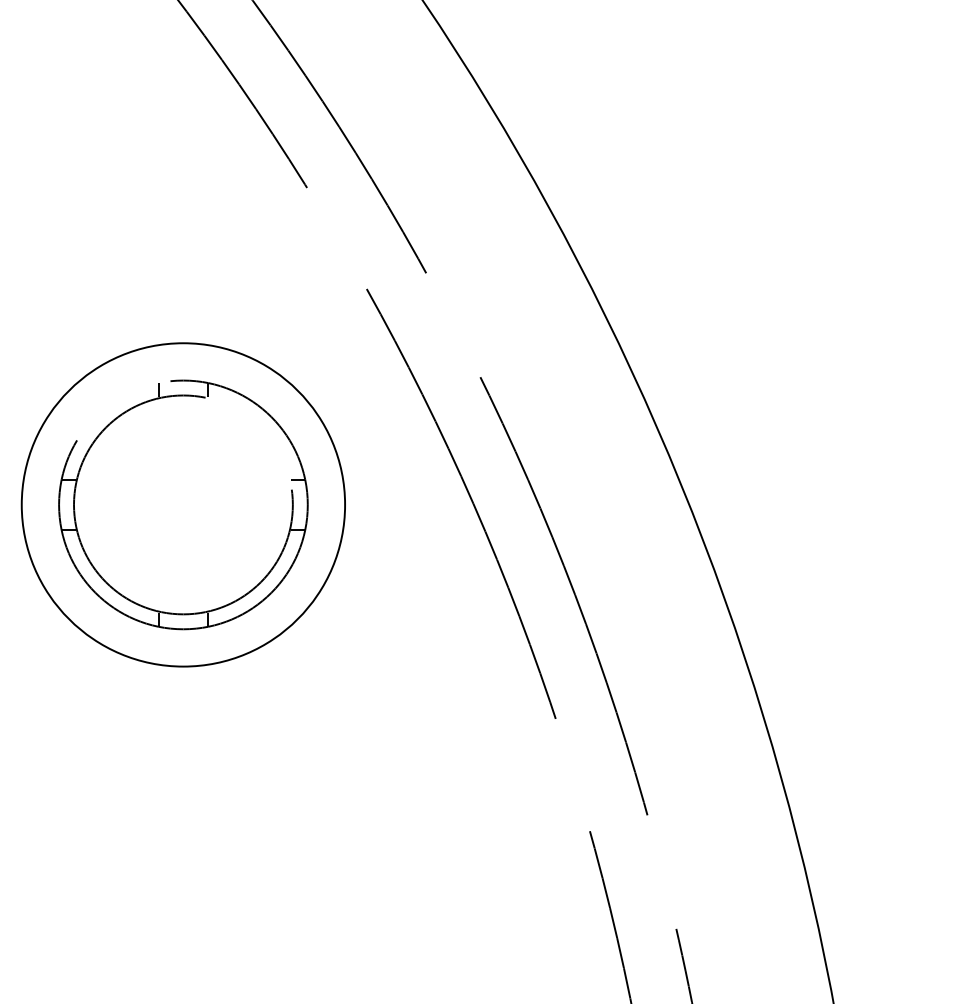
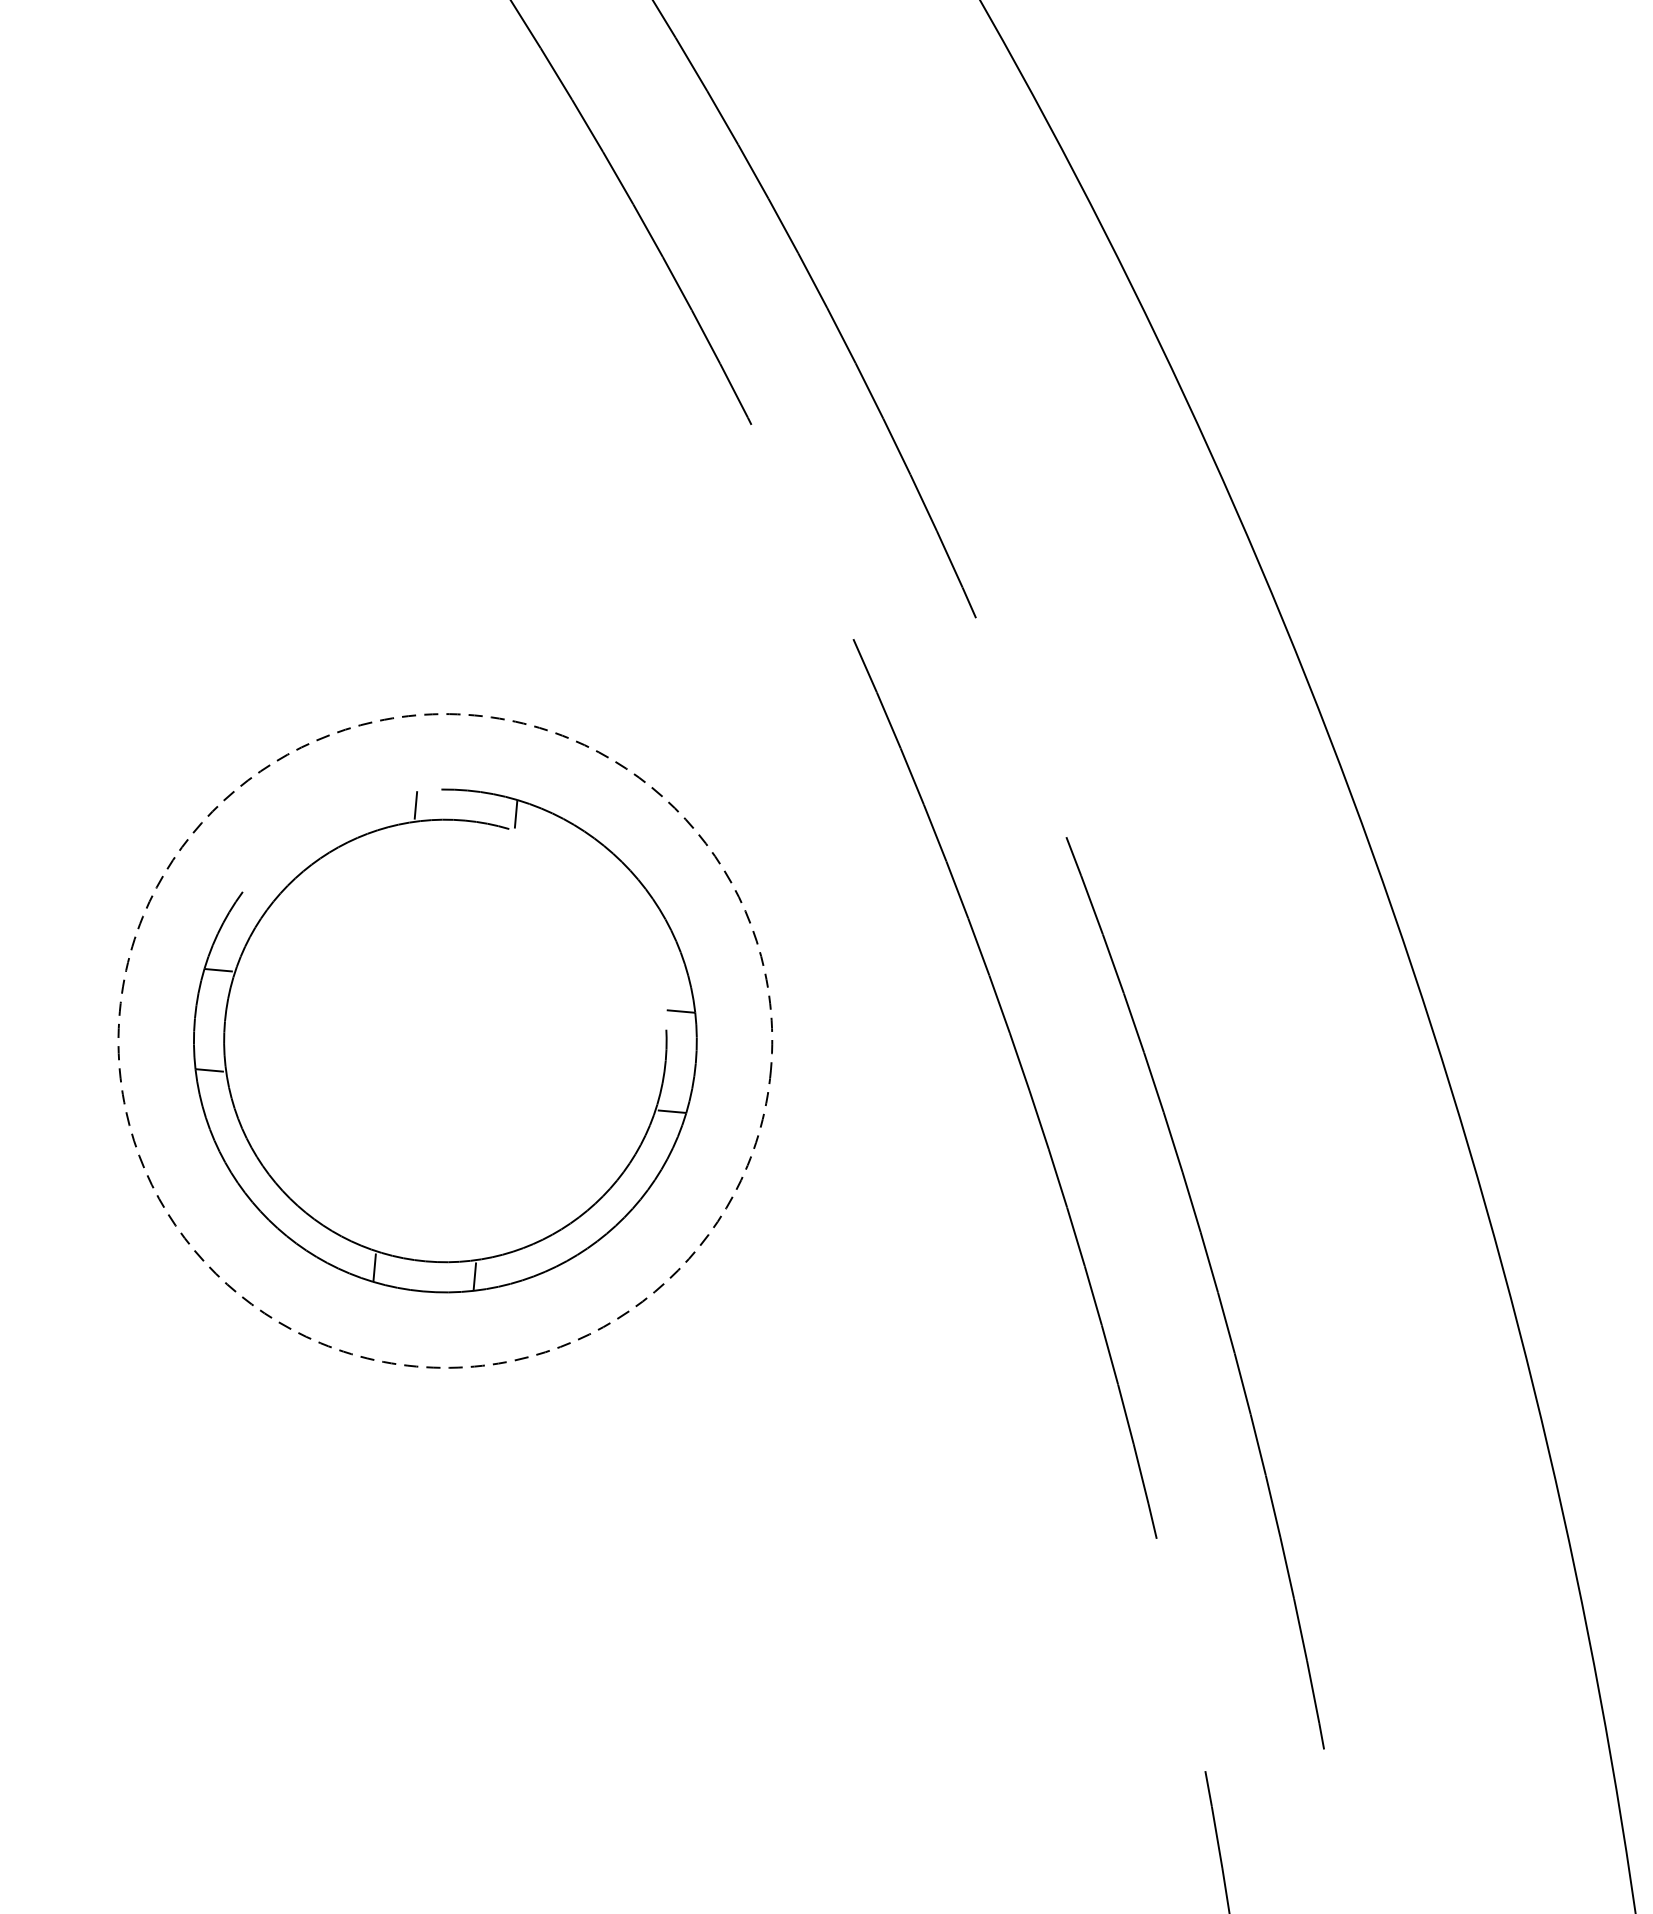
circle: (183, 504) -> (445, 1040), solid -> dashed

